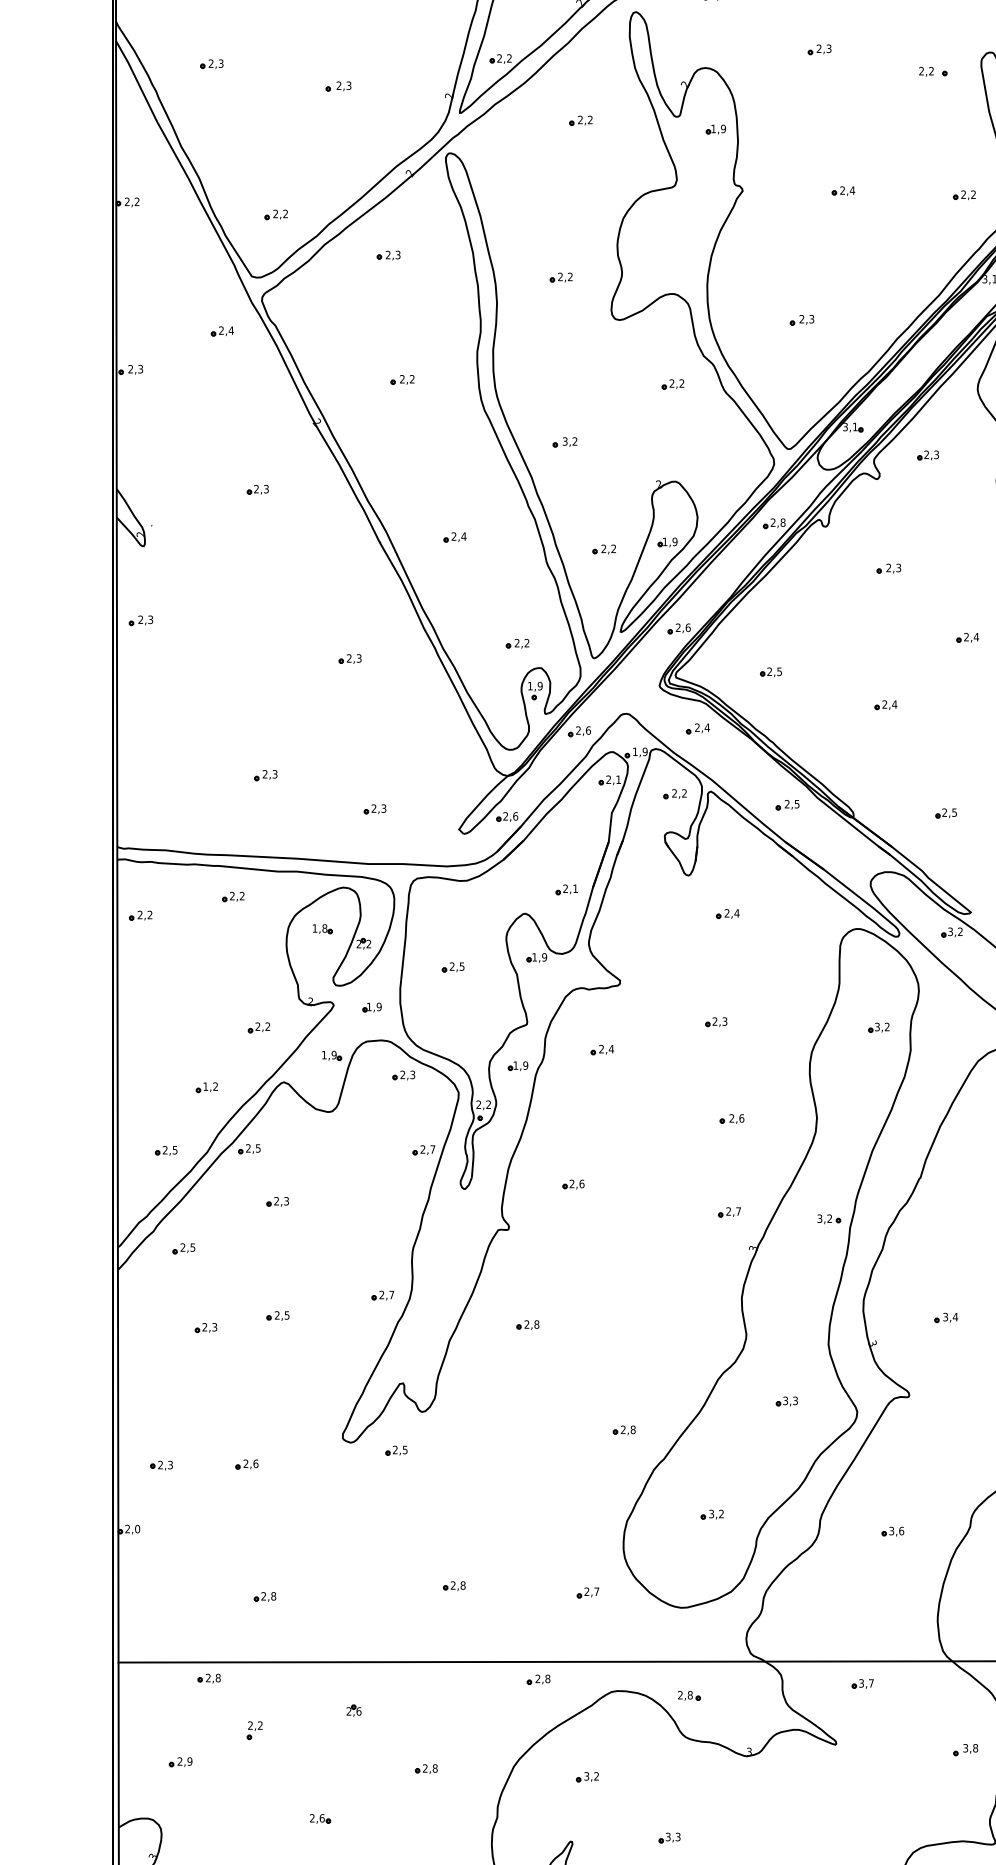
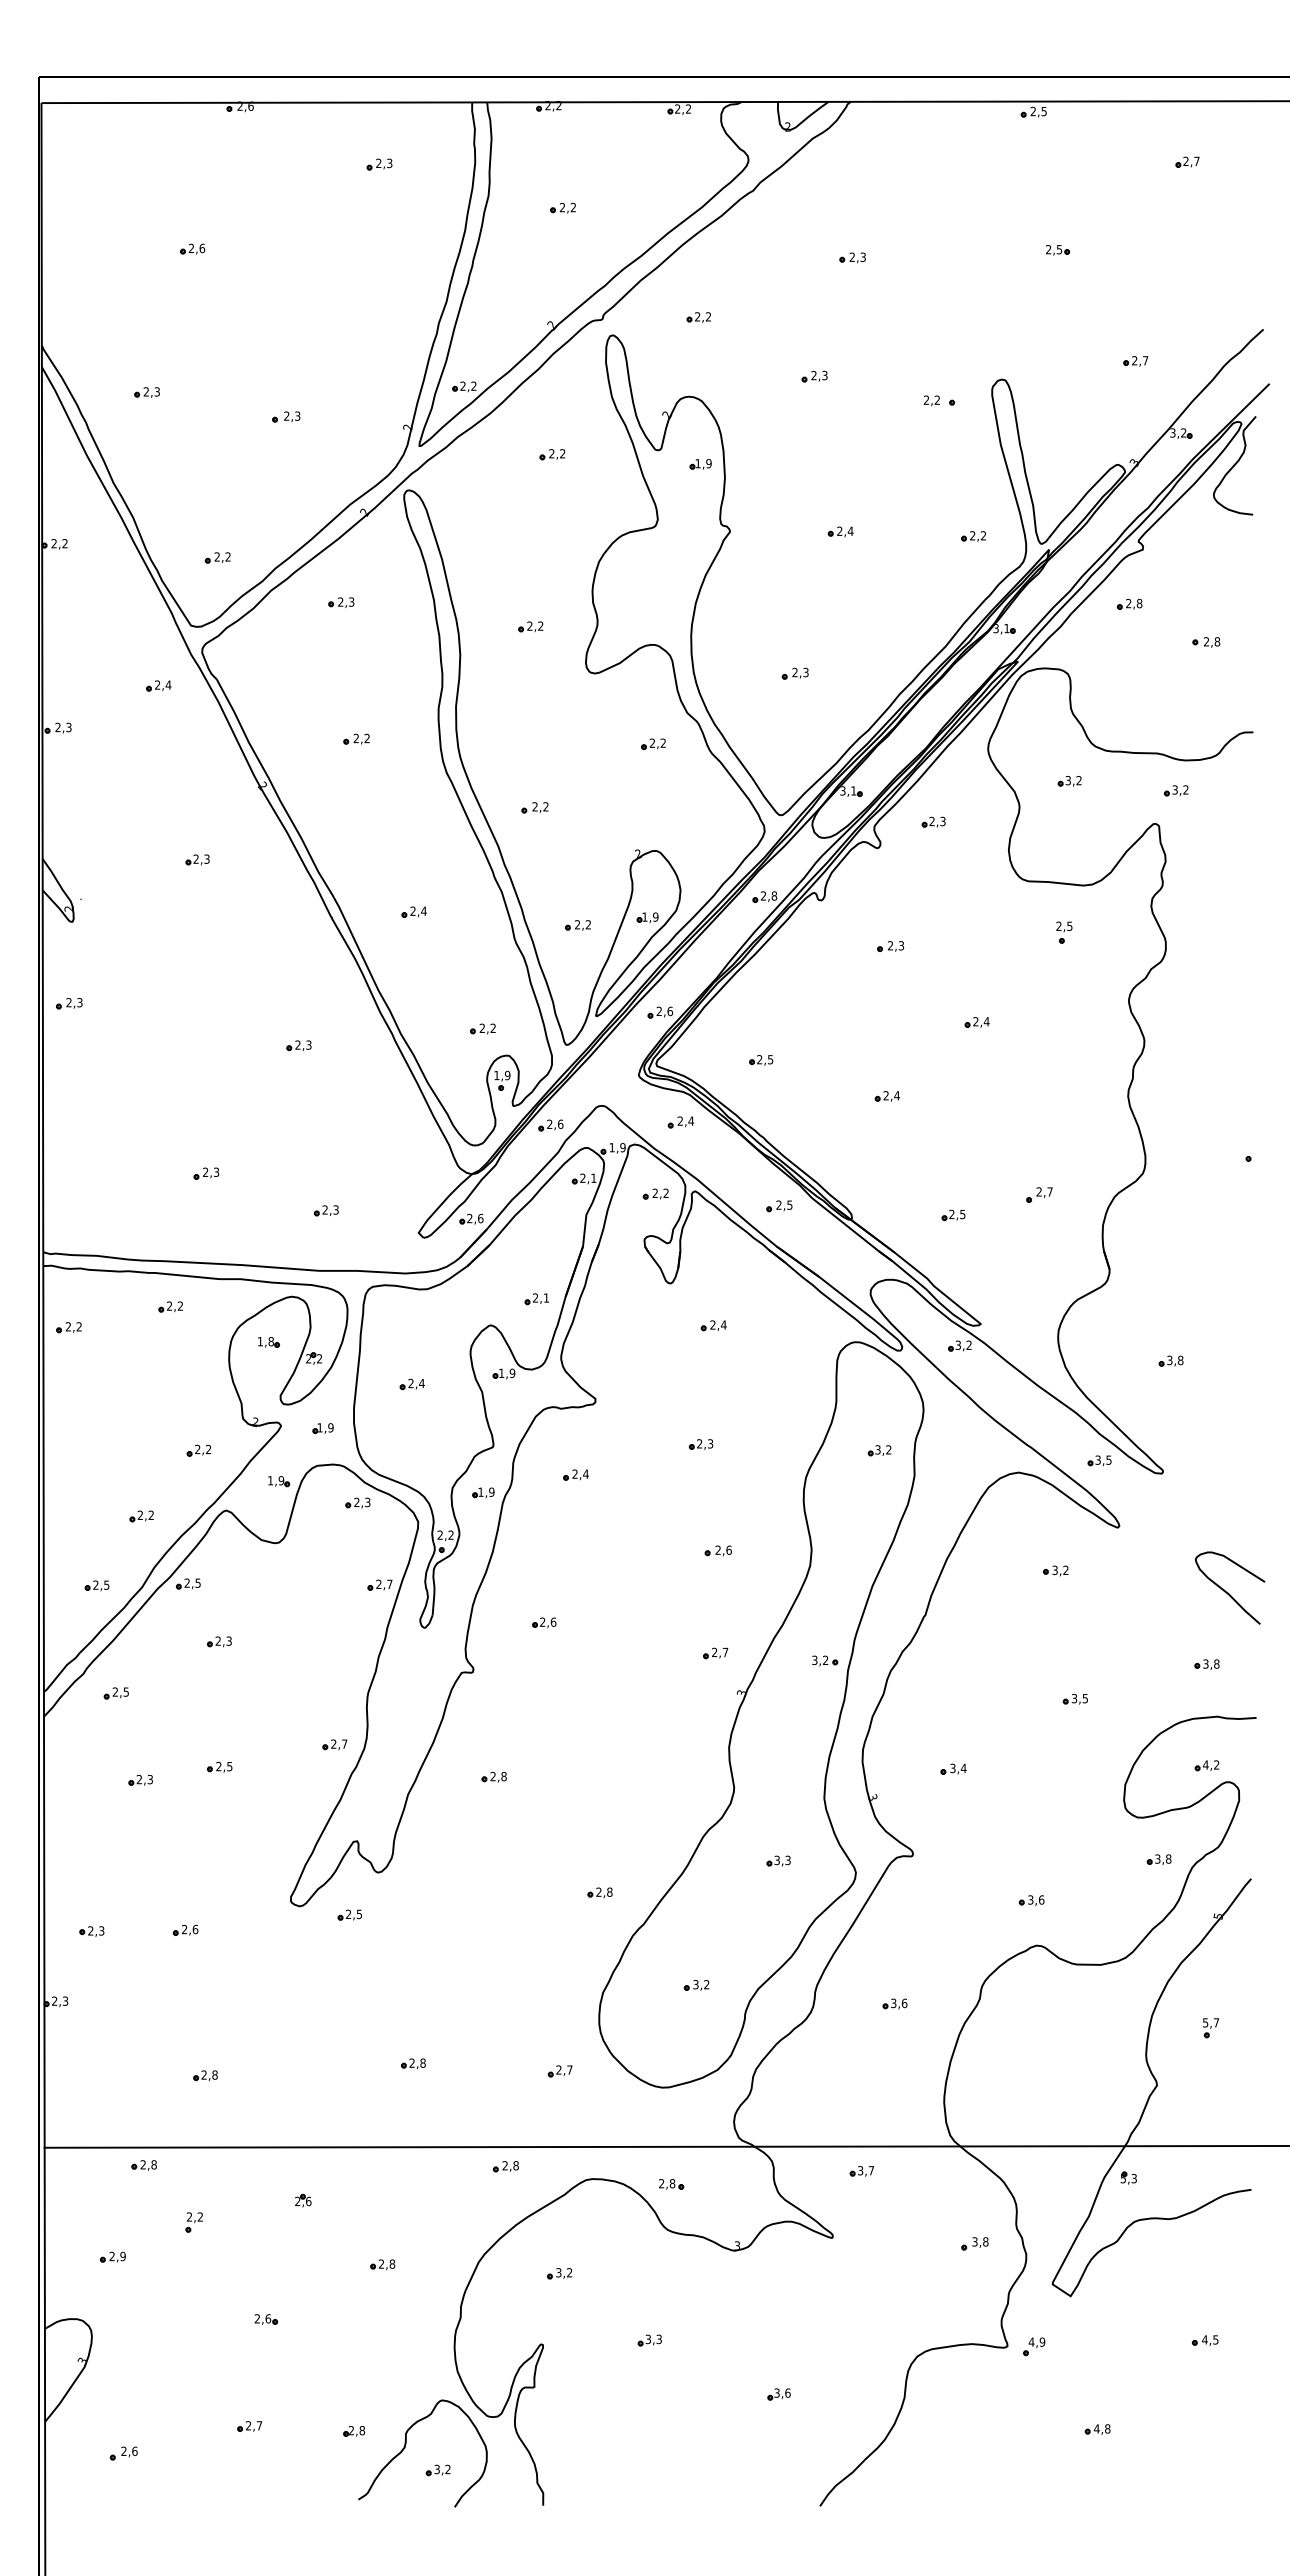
text: (564, 441) -> (534, 806), 3,2 -> 2,2
text: (461, 966) -> (421, 1383), 2,5 -> 2,4
text: (204, 1085) -> (139, 1514), 1,2 -> 2,2
text: (137, 1528) -> (65, 2000), 2,0 -> 2,3

